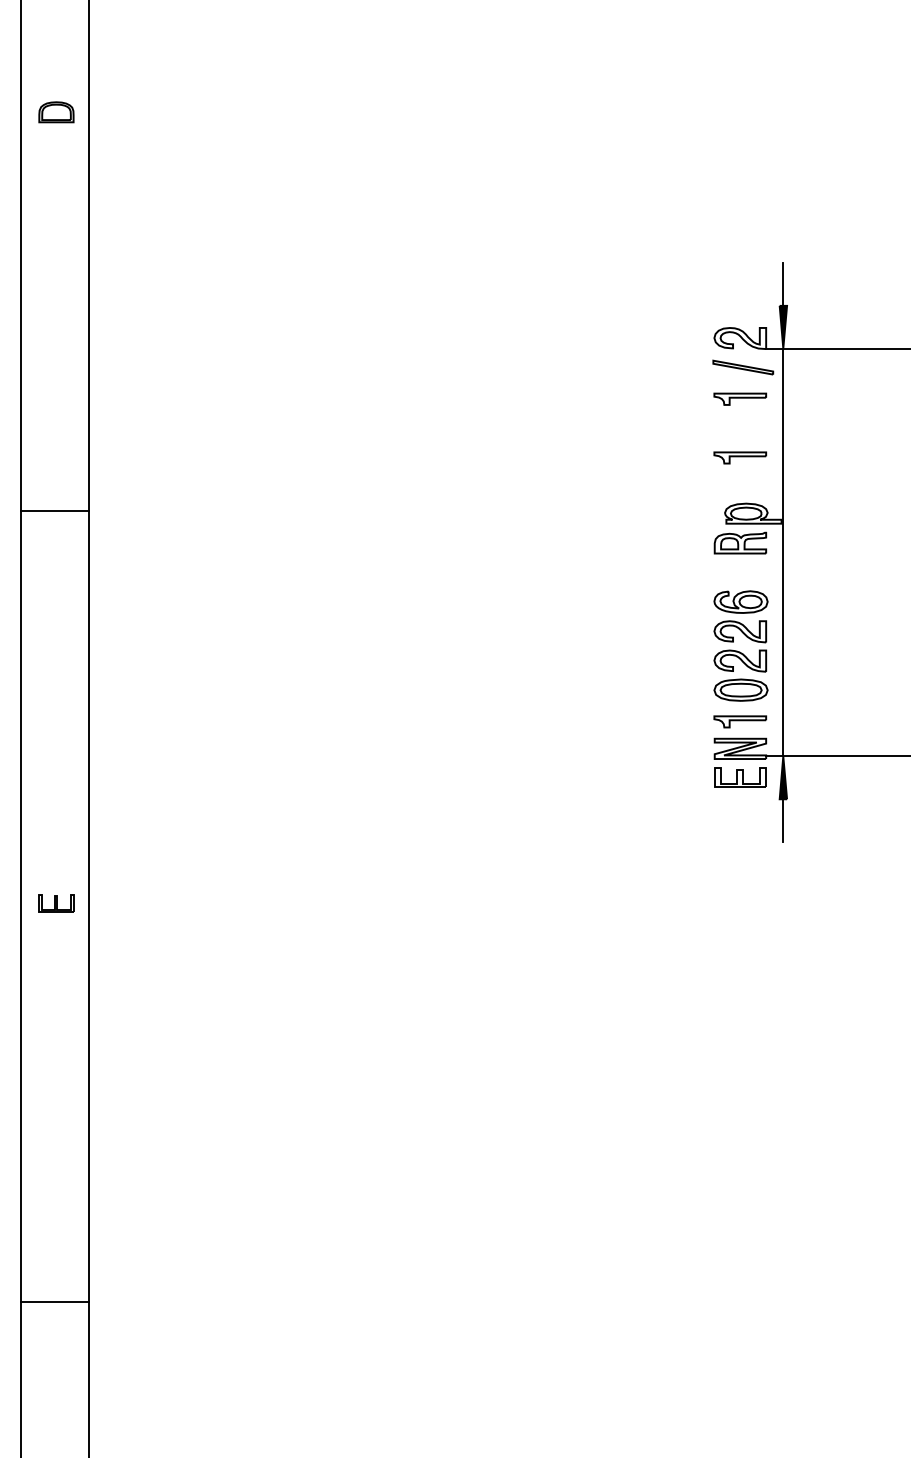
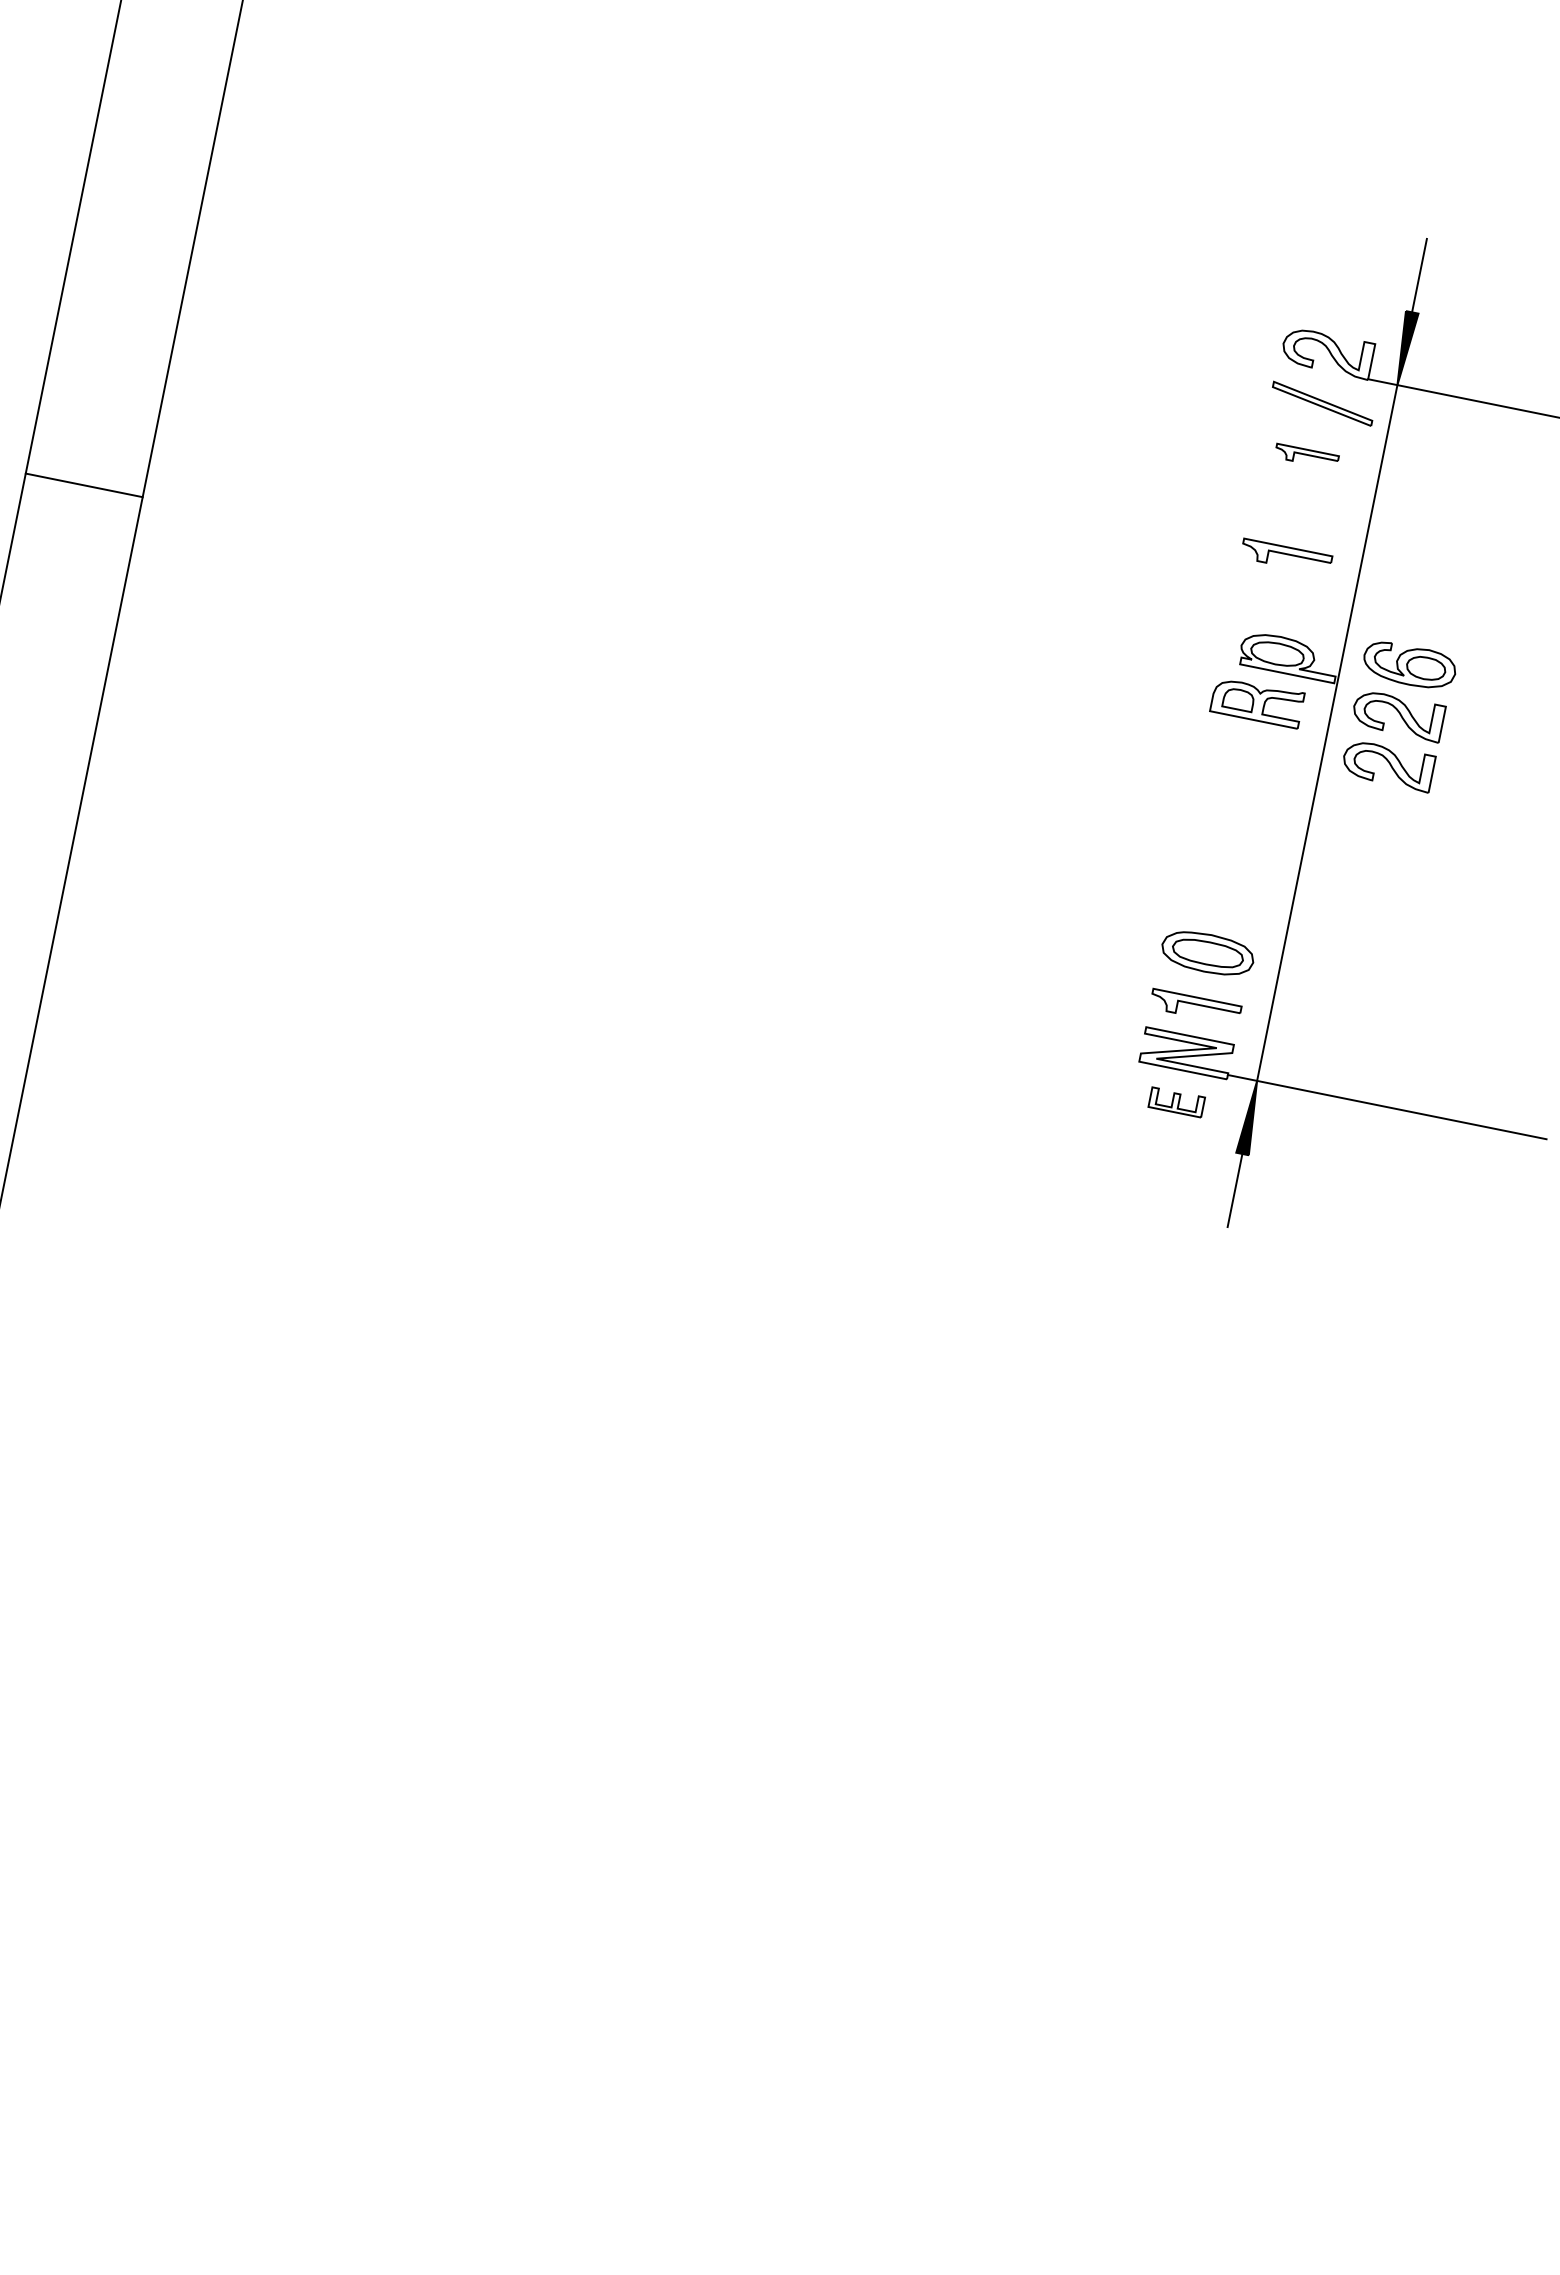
part: (740, 398) -> (1307, 455), size x0.7
line: (54, 511) -> (83, 485), moved
part: (740, 631) -> (1398, 715), moved
part: (740, 777) -> (1176, 1102), size x0.6

